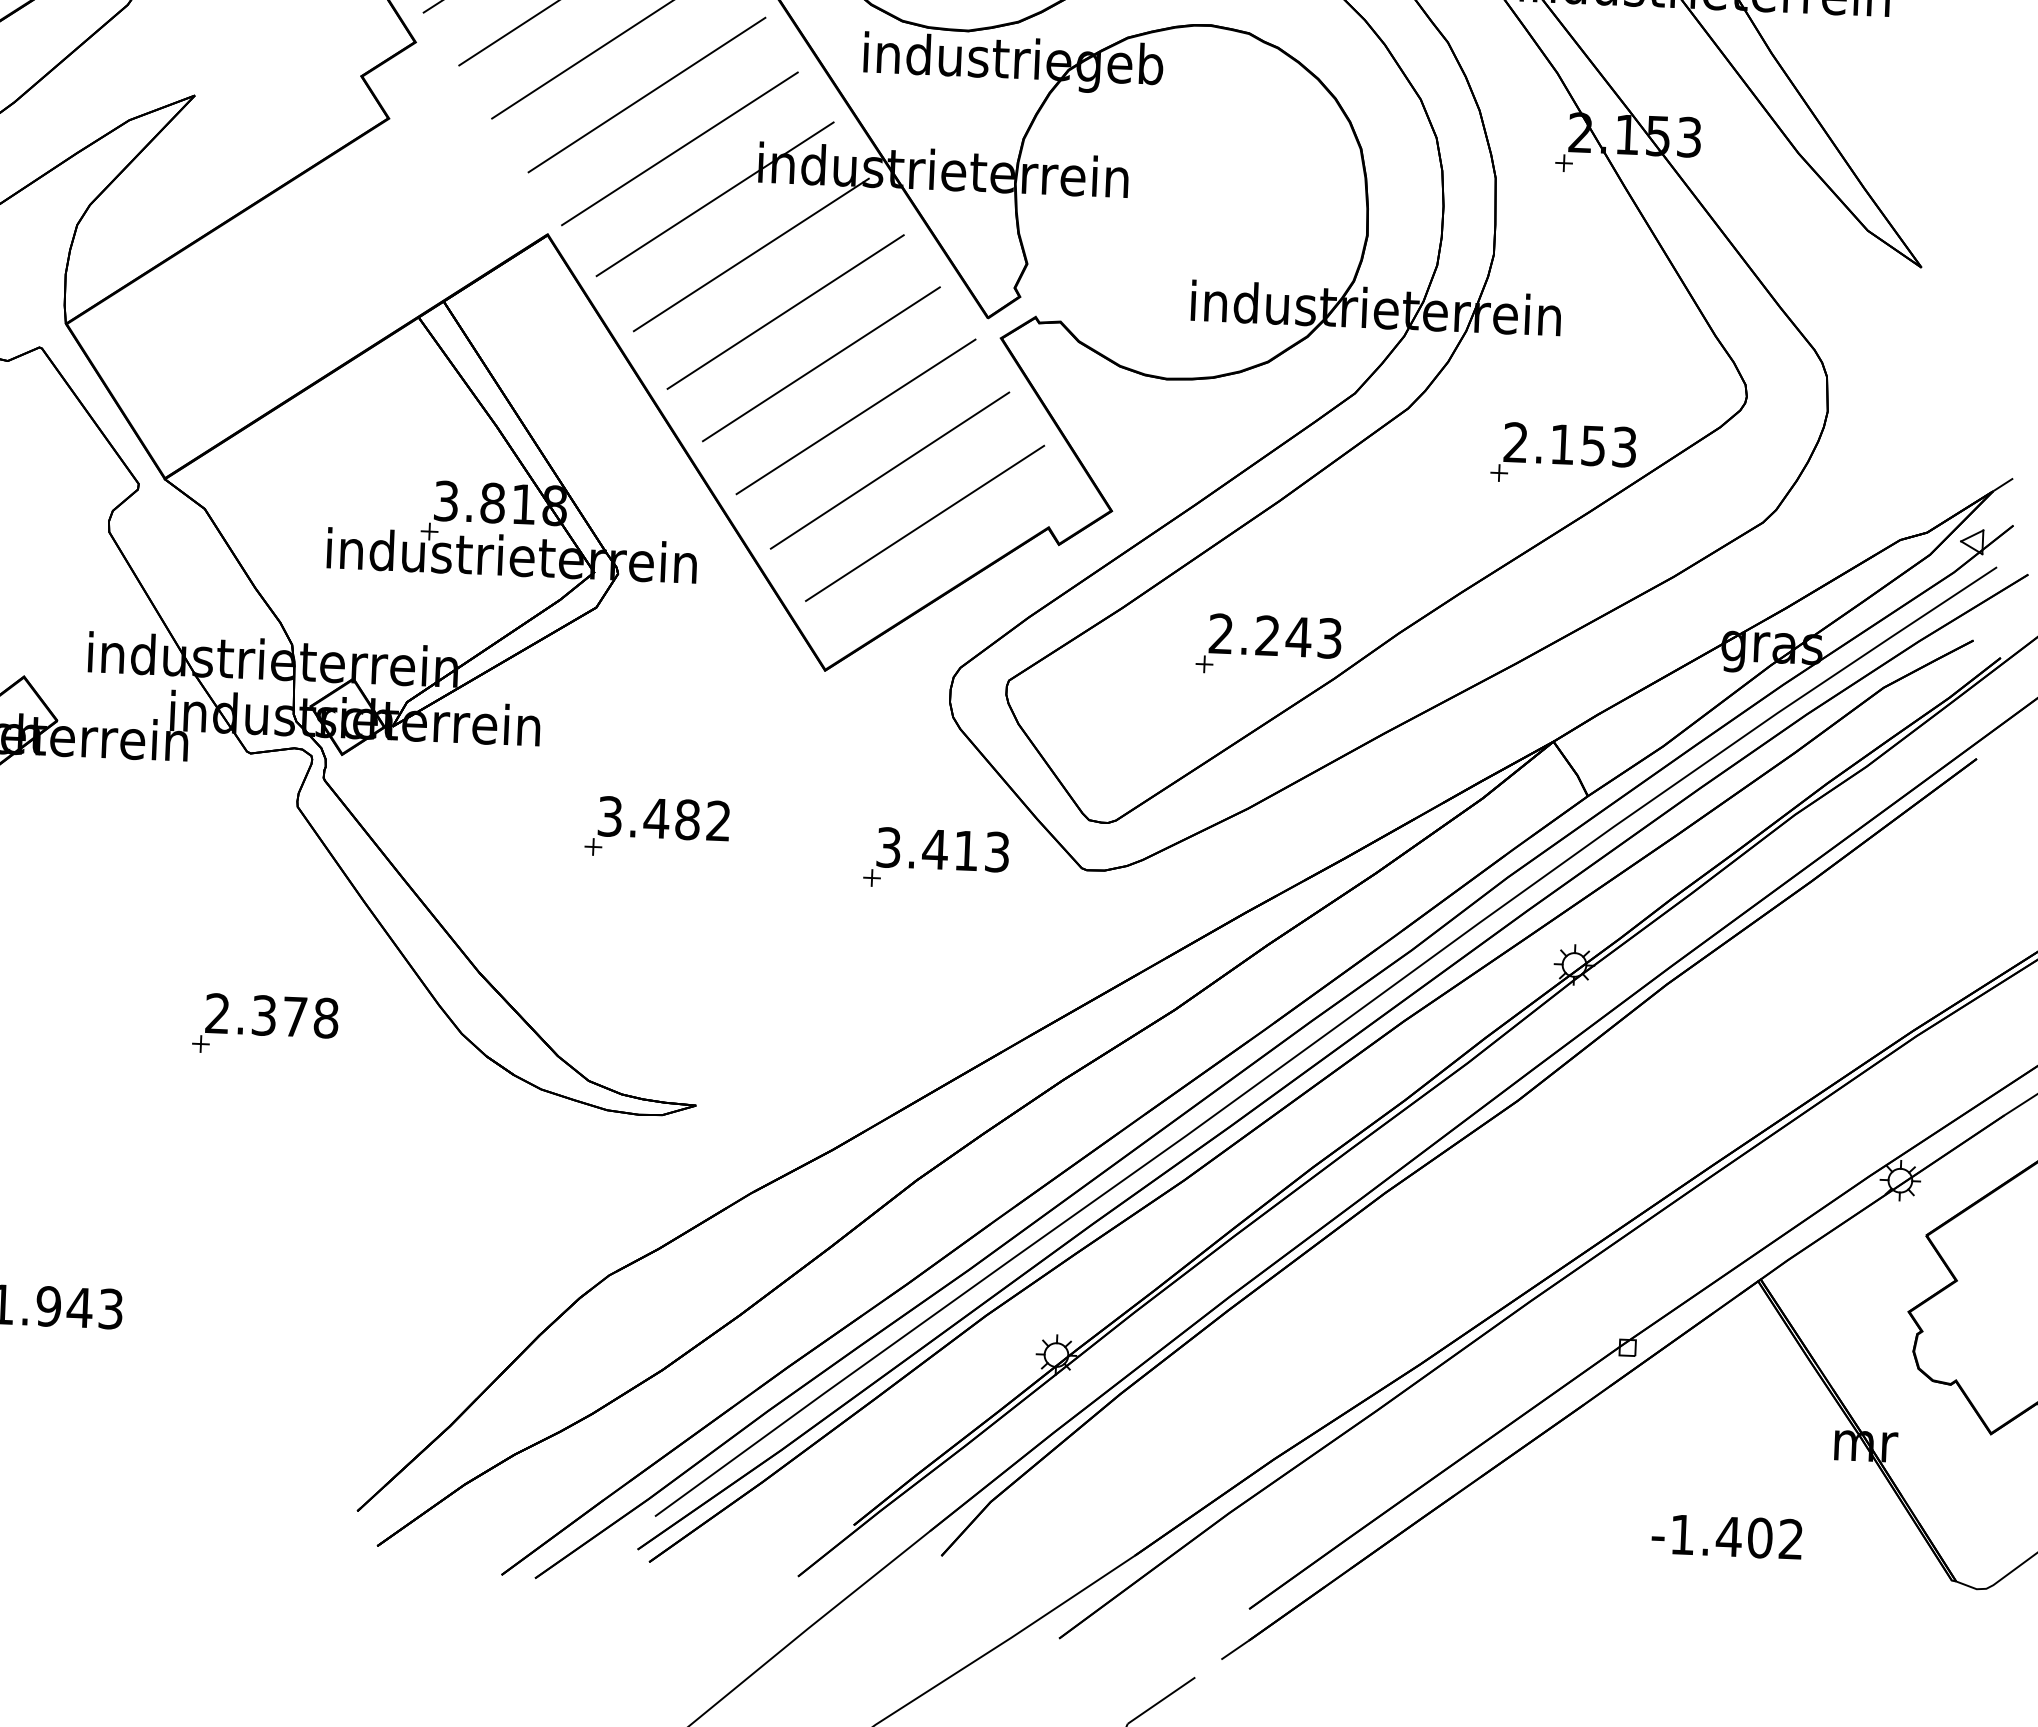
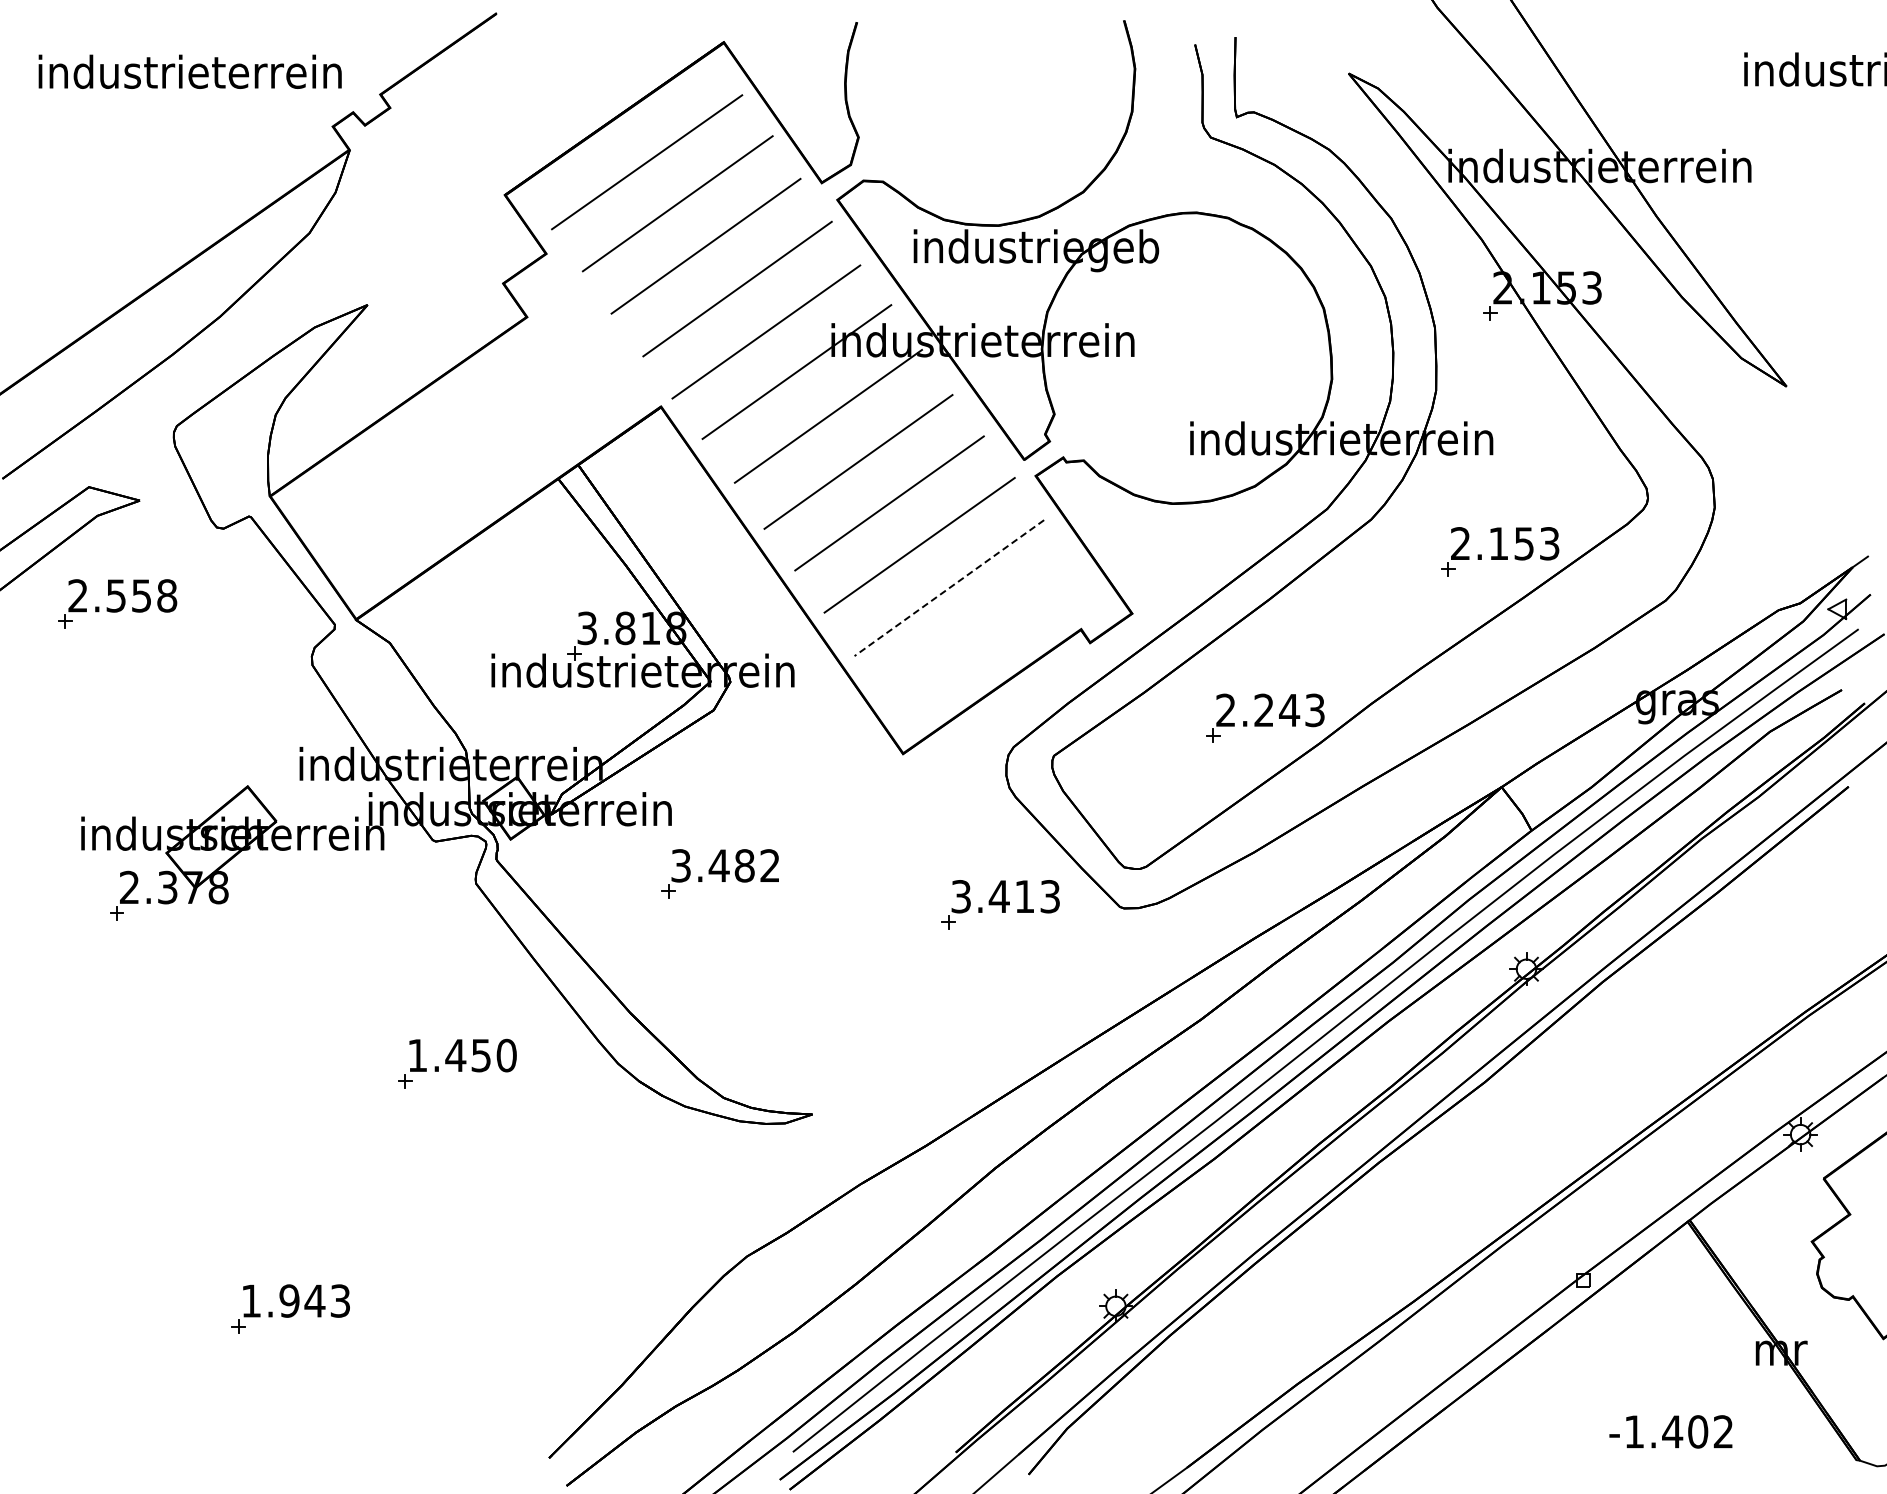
line: (890, 471) -> (949, 588), solid -> dashed
line: (924, 522) -> (979, 629), removed
part: (656, 827) -> (719, 873), moved
text: (272, 1015) -> (462, 1055), 2.378 -> 1.450

